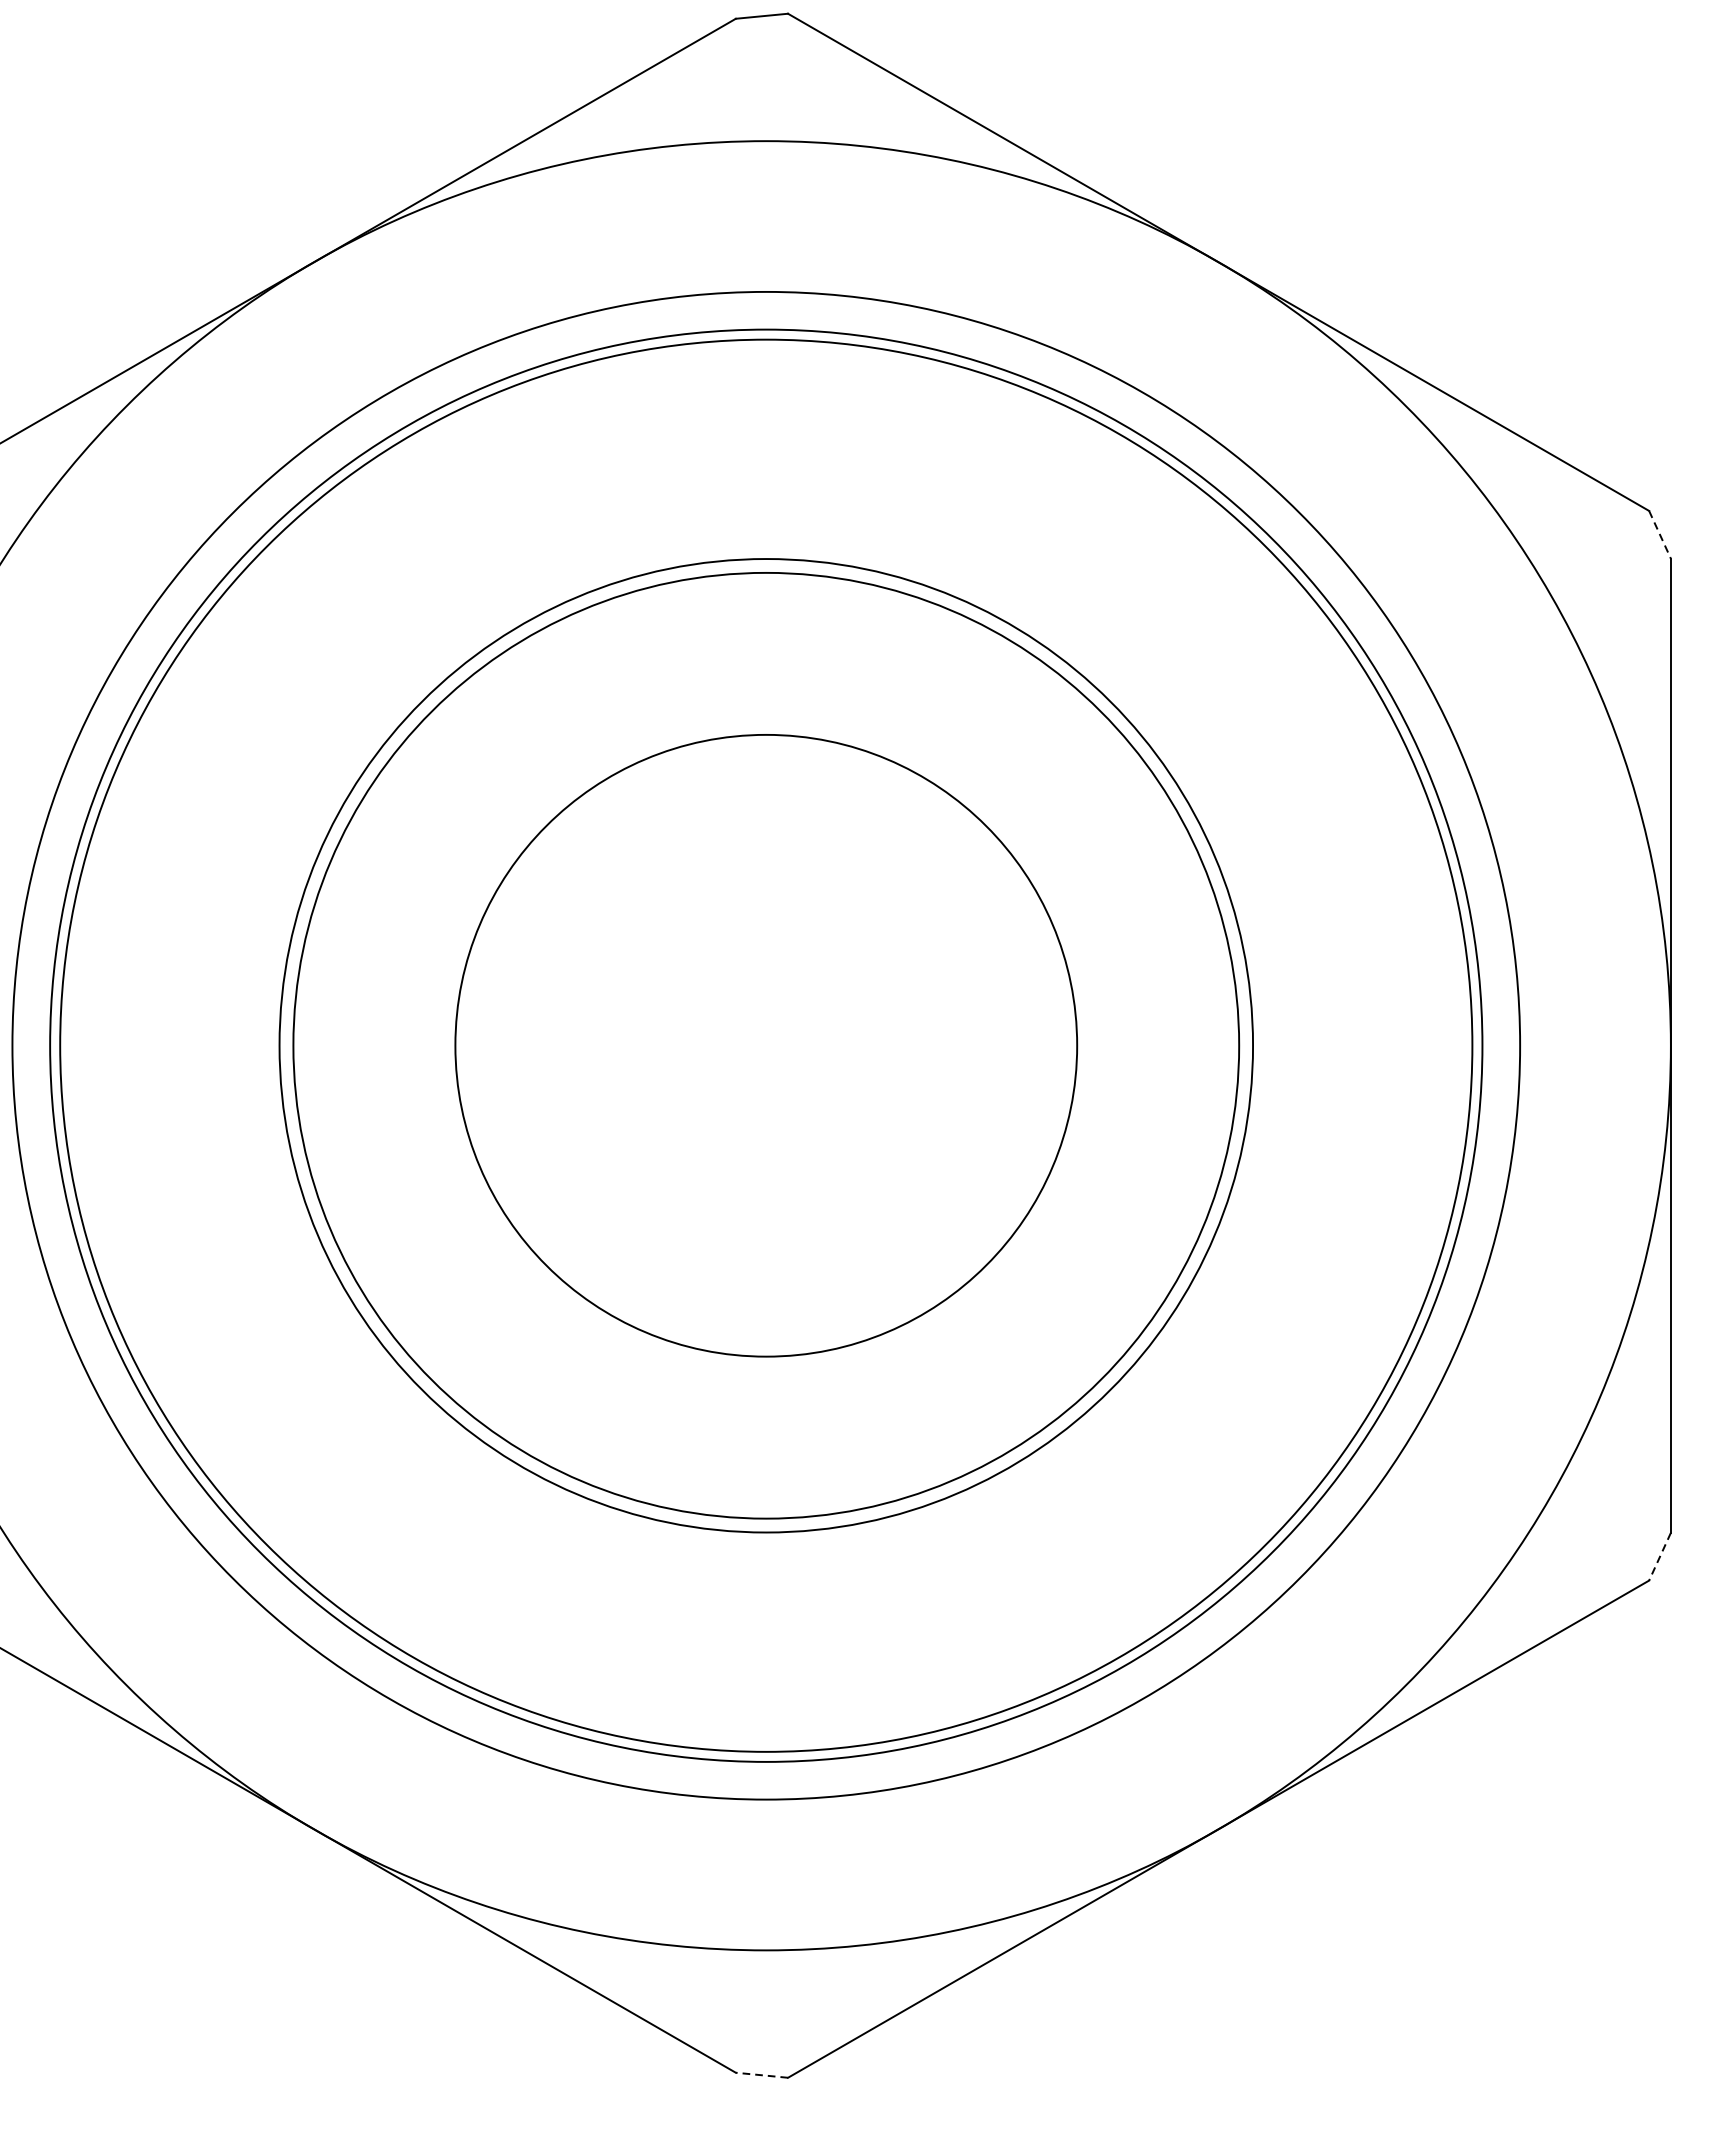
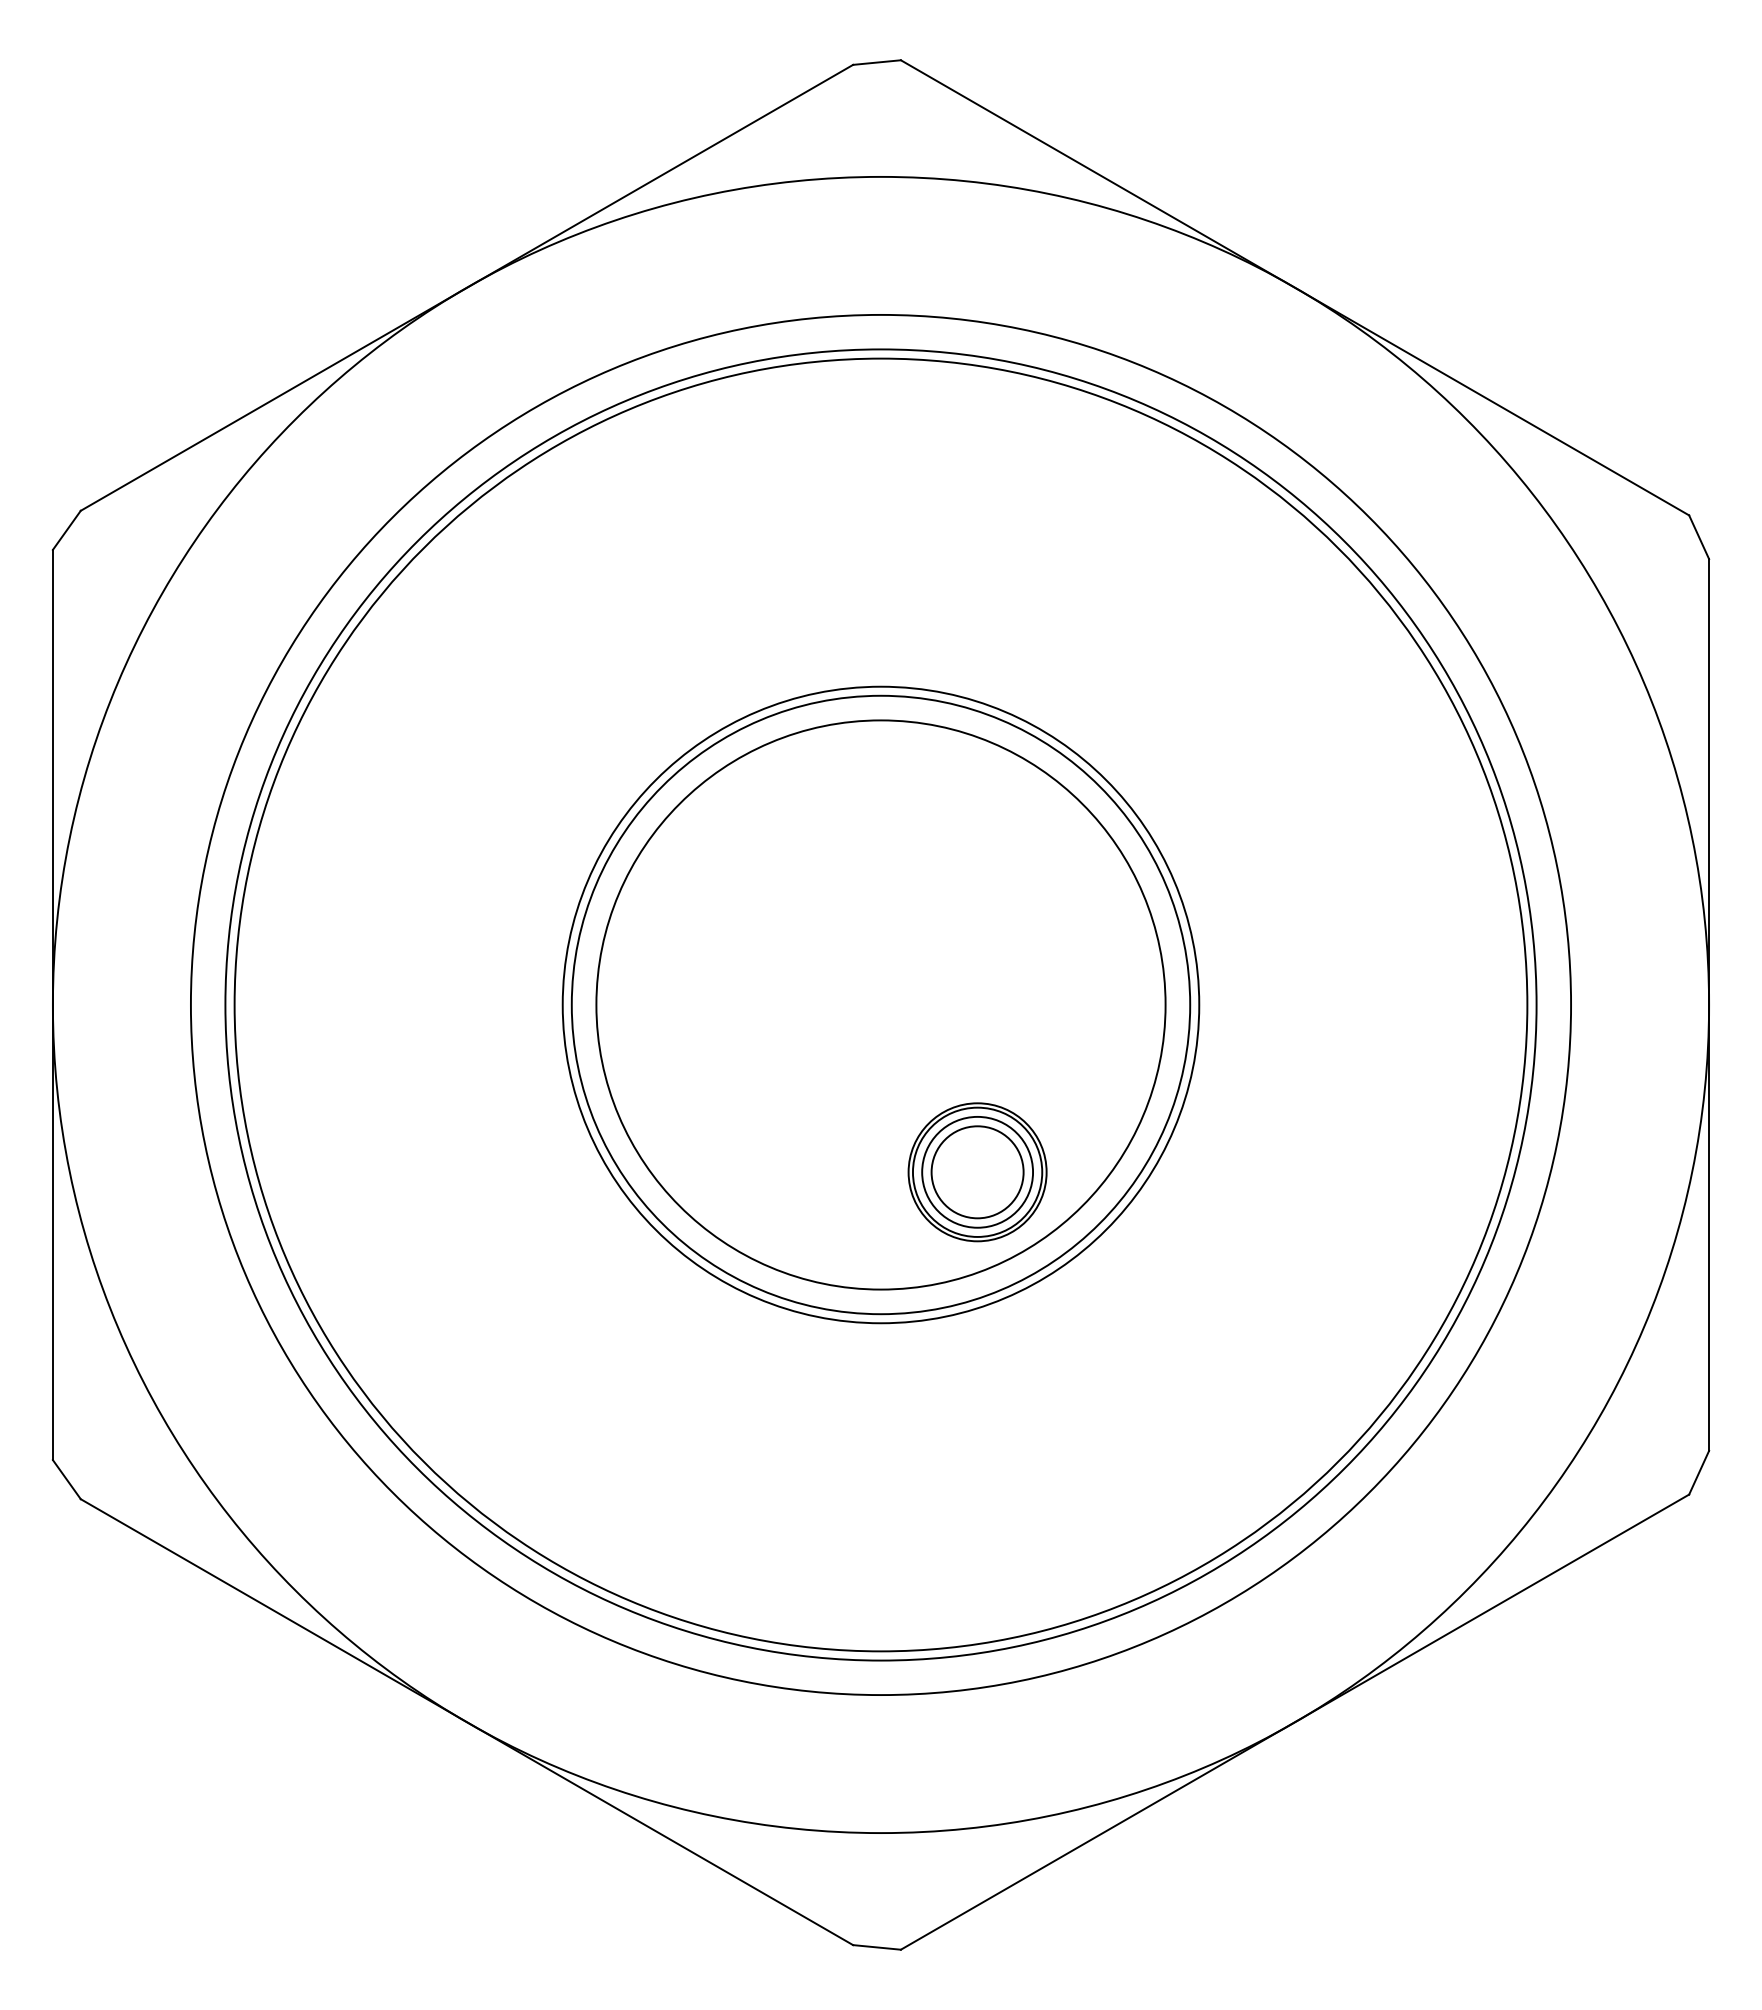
line: (1660, 535) -> (1699, 537), dashed -> solid
circle: (765, 1045) -> (880, 1004), size x0.71
circle: (765, 1045) -> (880, 1004), size x0.71
part: (871, 1228) -> (977, 1172), added
line: (1659, 1557) -> (1698, 1473), dashed -> solid
line: (761, 2075) -> (876, 1947), dashed -> solid

